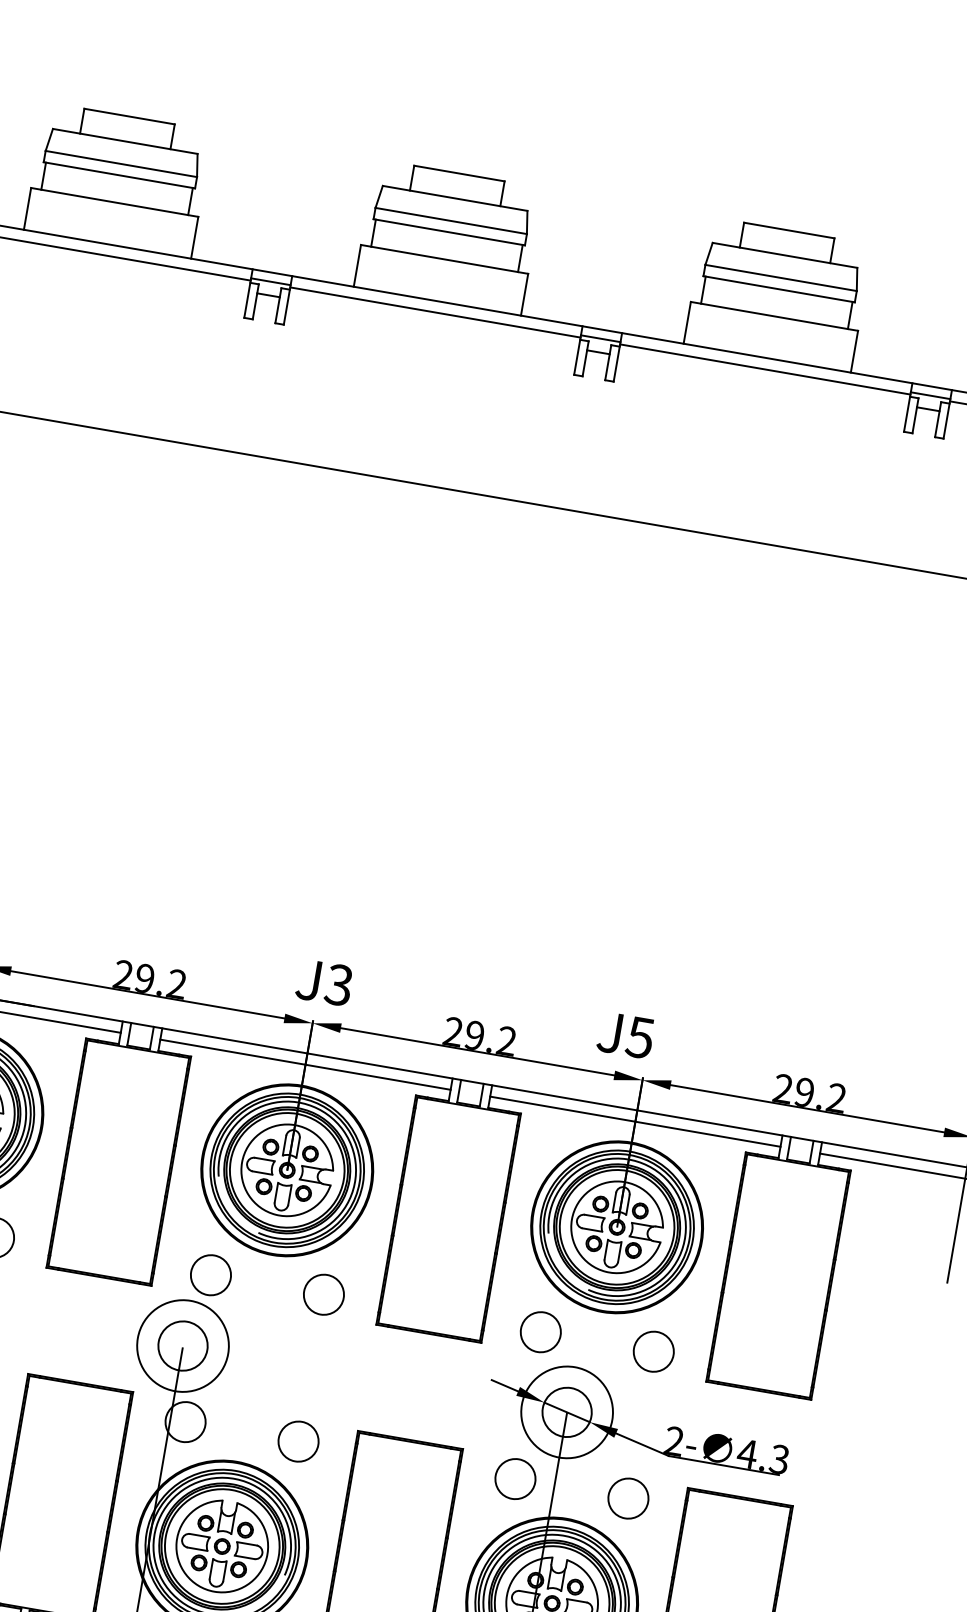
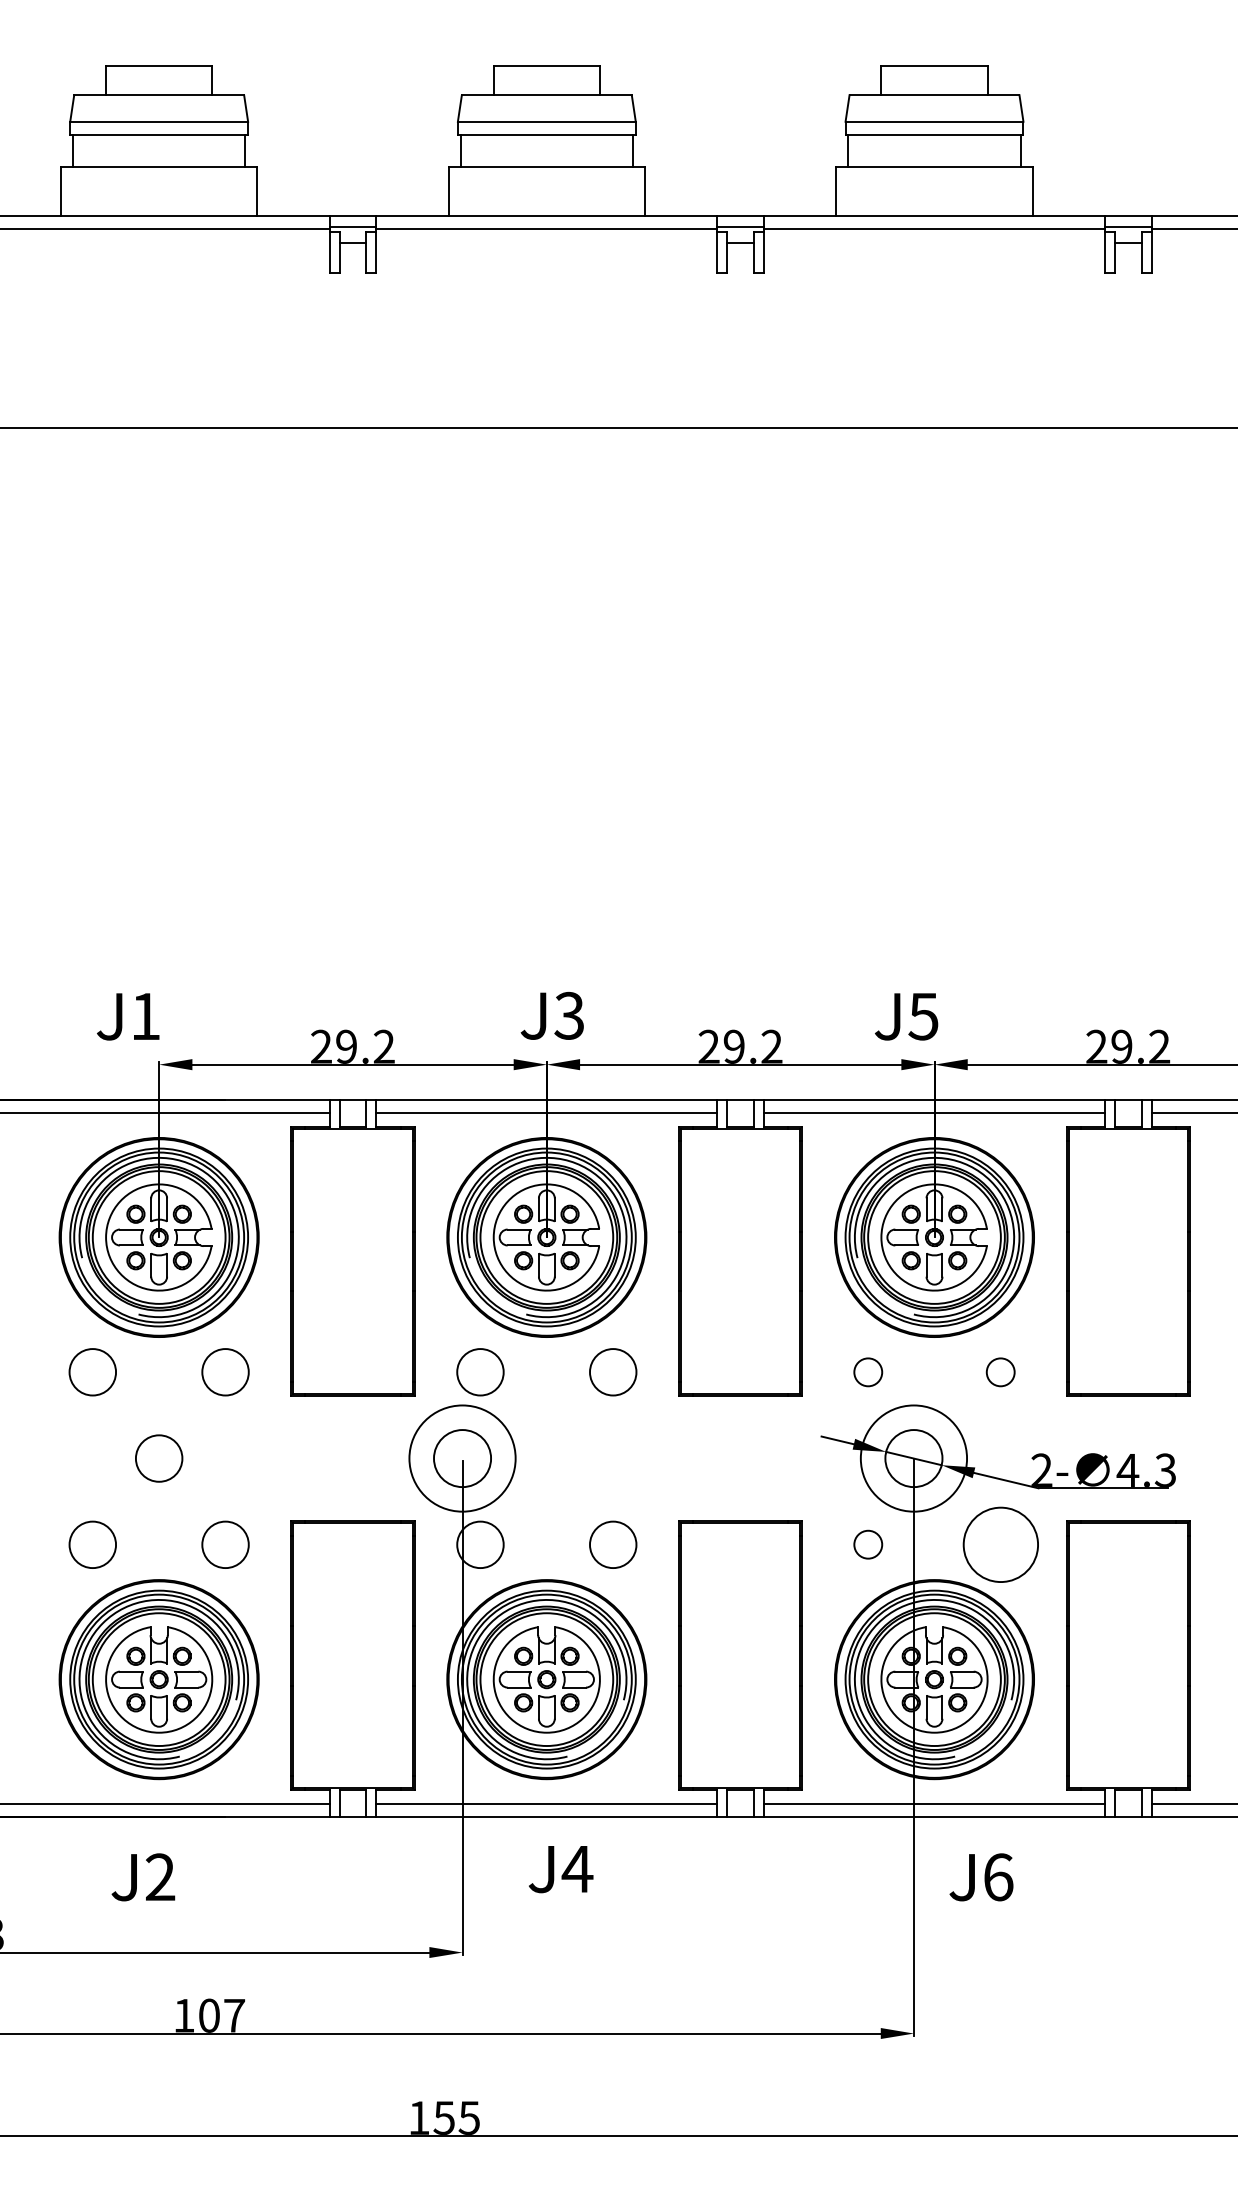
circle: (541, 1332) -> (868, 1372), size x0.6
circle: (653, 1351) -> (1000, 1372), size x0.6
circle: (515, 1478) -> (868, 1544), size x0.6
circle: (628, 1498) -> (1000, 1544), size x1.6

